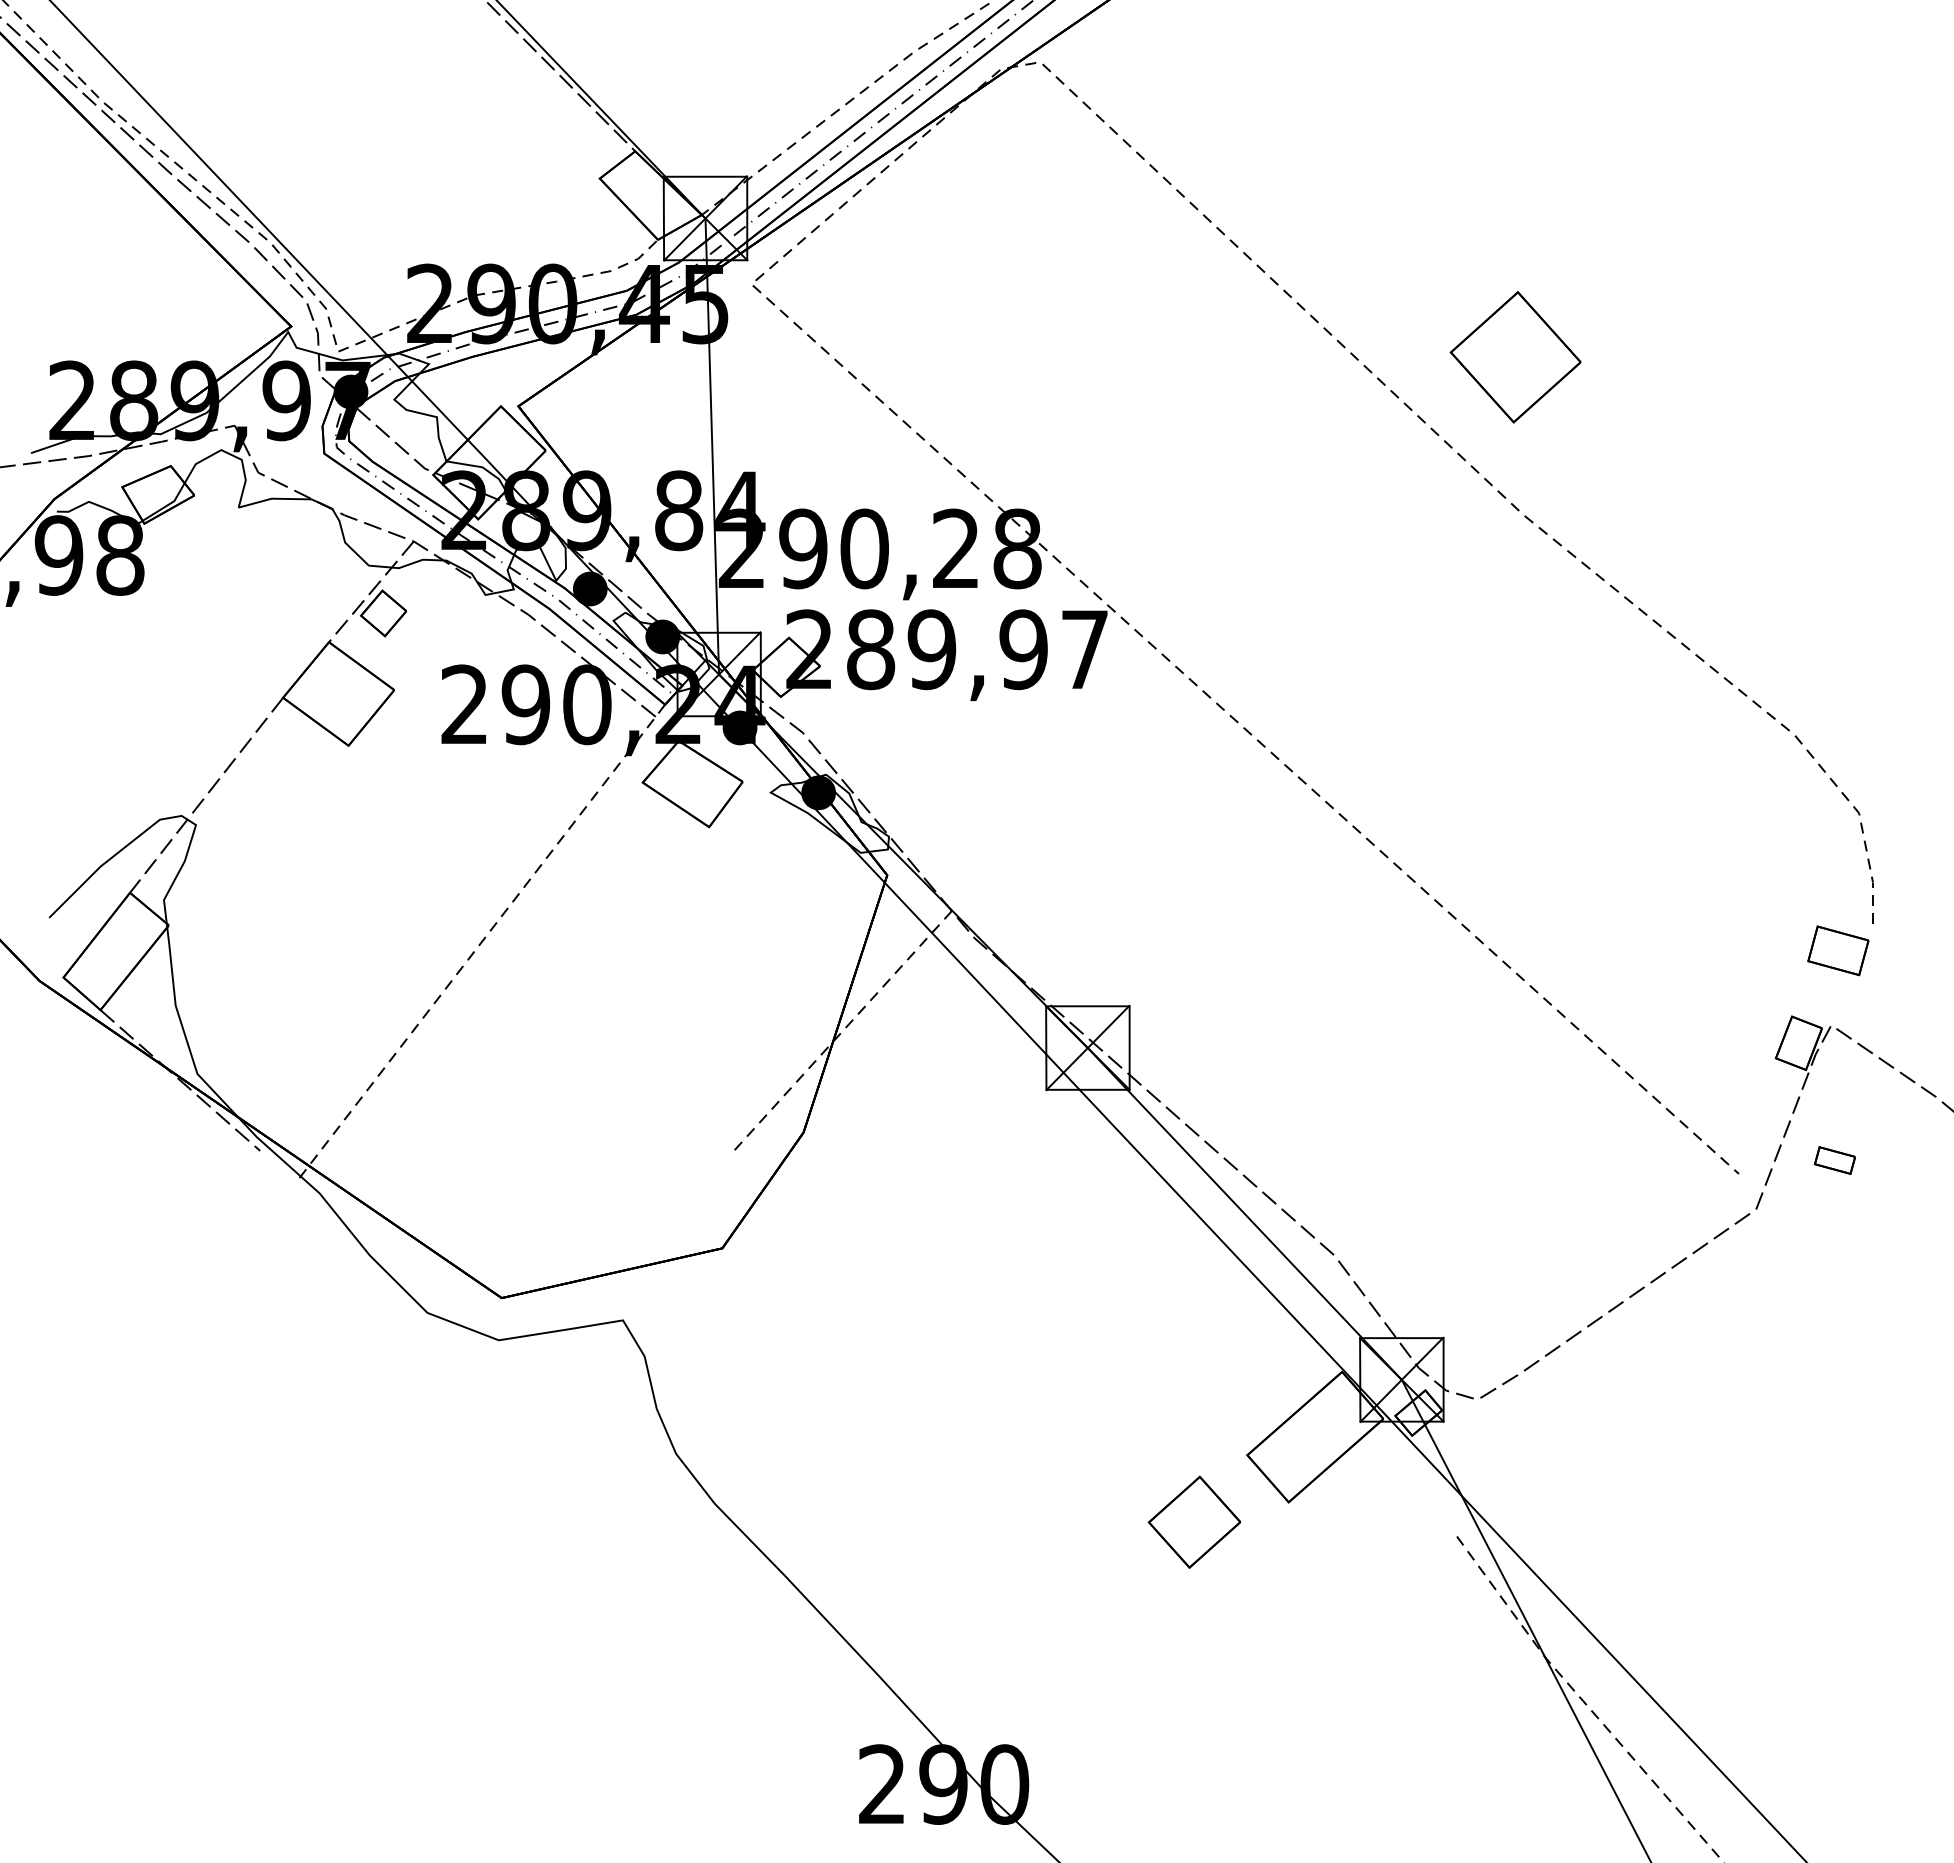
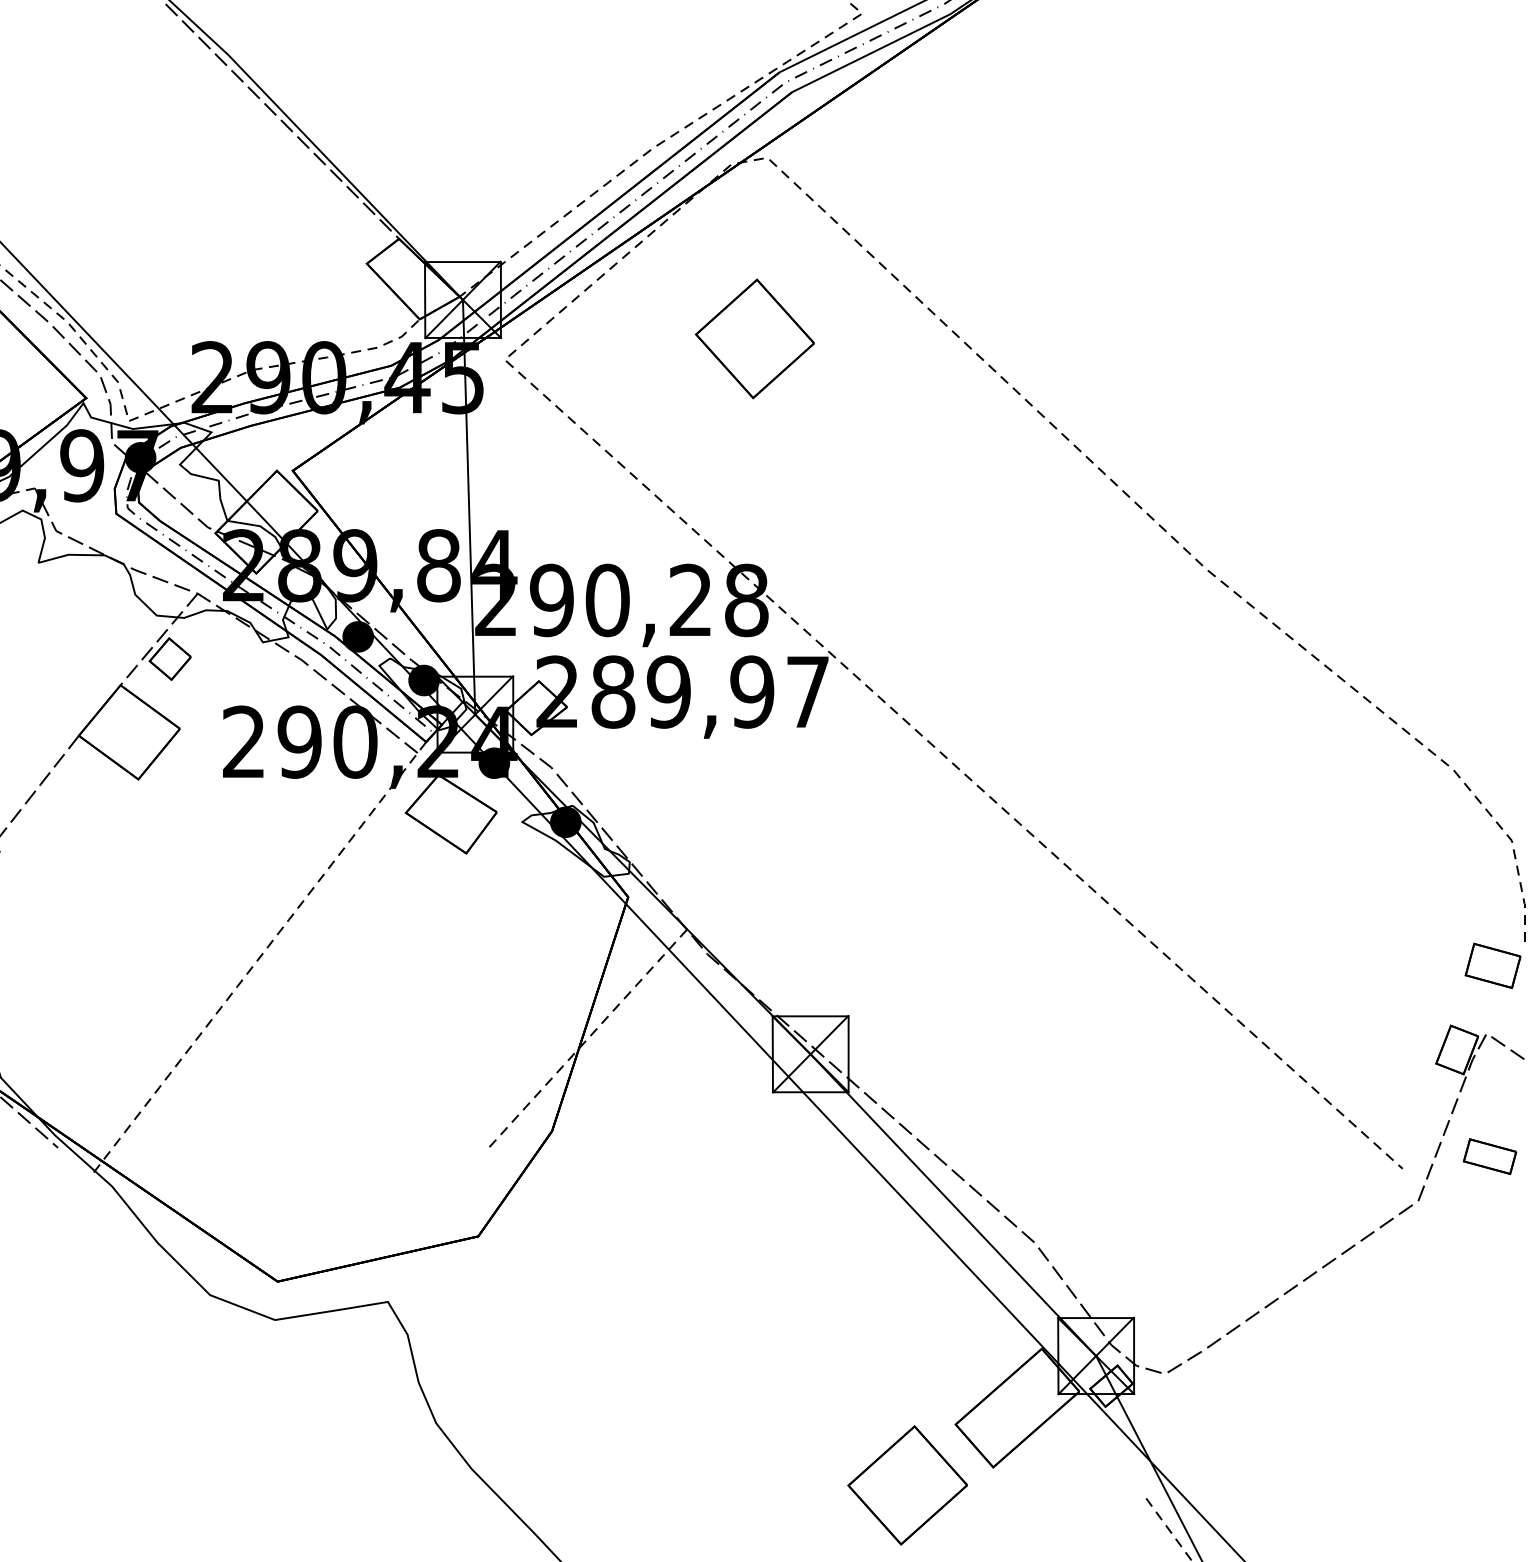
part: (1515, 357) -> (754, 339), moved
part: (1834, 1160) -> (1489, 1156), size x1.43
part: (1194, 1522) -> (907, 1485), size x1.43

